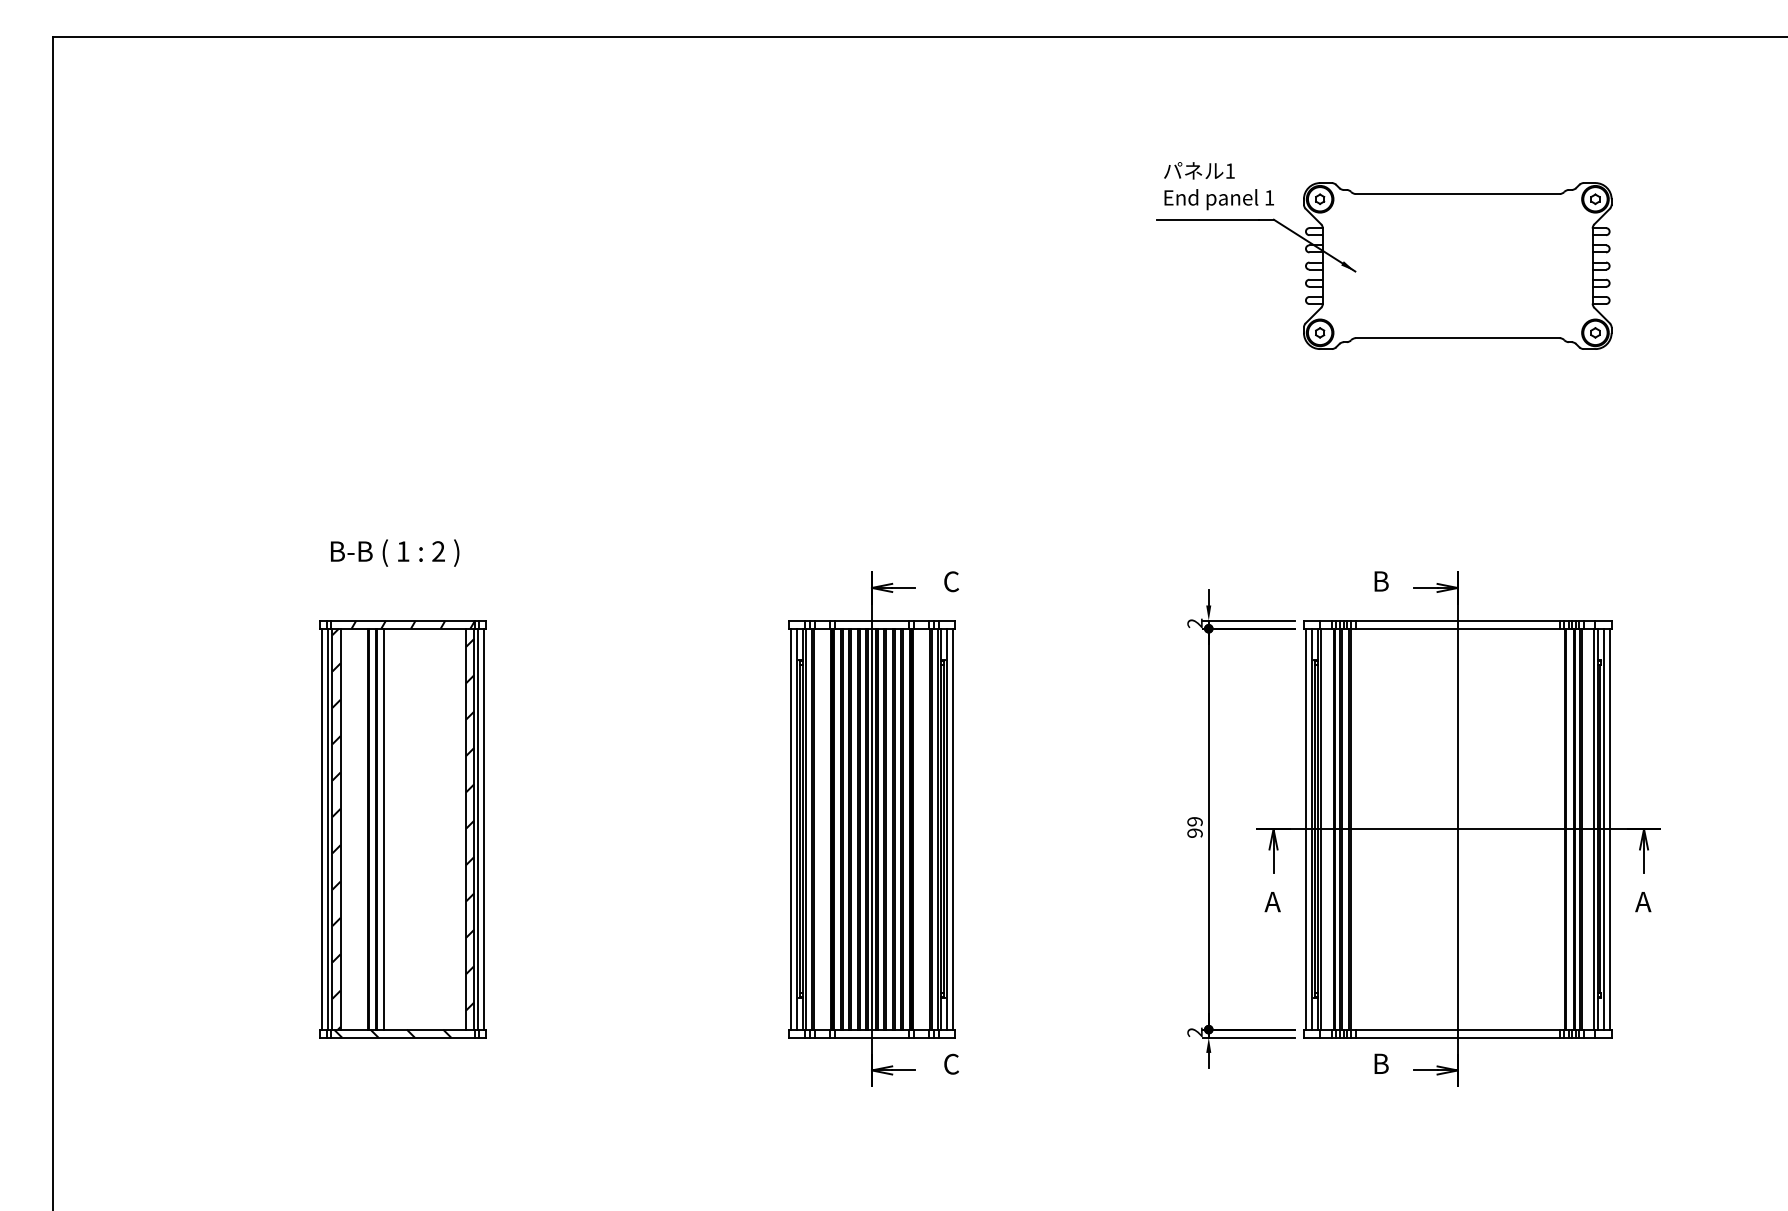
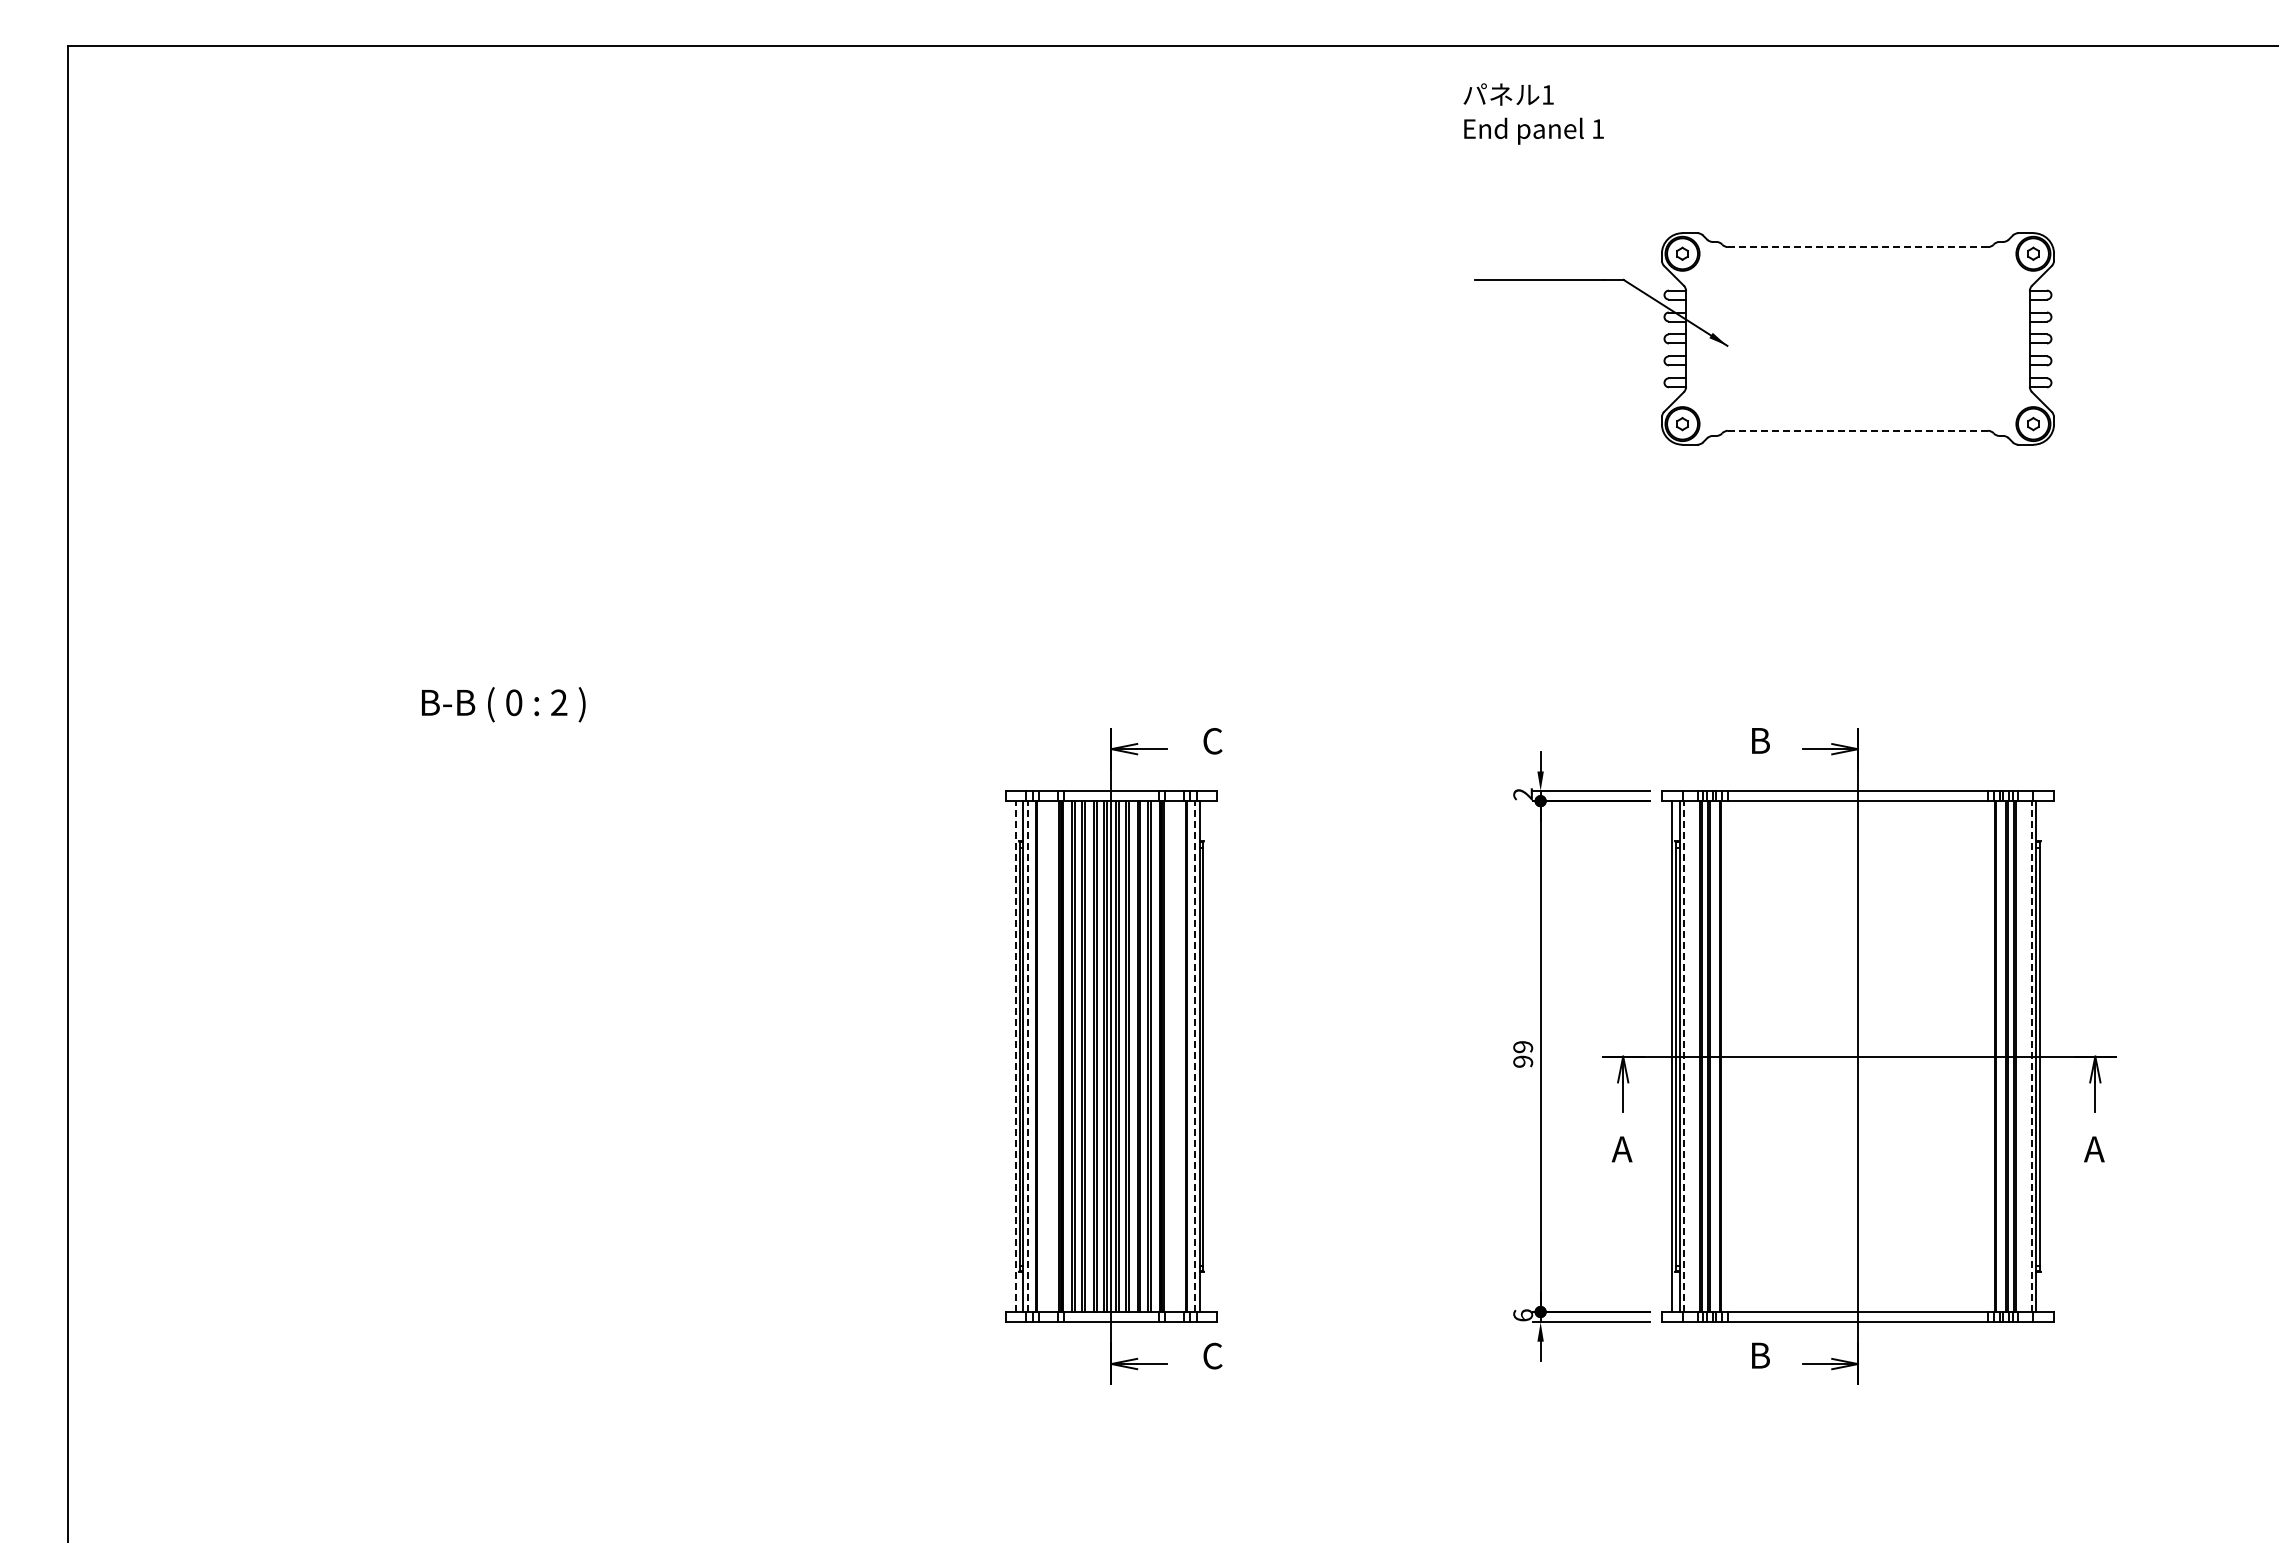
text: (1218, 185) -> (1533, 113), moved
line: (1458, 194) -> (1858, 247), solid -> dashed
line: (1457, 337) -> (1857, 430), solid -> dashed
text: (403, 551) -> (514, 702), 1 -> 0
part: (402, 829) -> (513, 1056), removed
line: (791, 829) -> (1008, 1056), removed
line: (796, 829) -> (1015, 1056), solid -> dashed
line: (806, 829) -> (1027, 1056), solid -> dashed
line: (937, 829) -> (1194, 1056), solid -> dashed
line: (947, 829) -> (1207, 1056), removed
line: (952, 829) -> (1214, 1056), removed
line: (1305, 829) -> (1664, 1056), removed
line: (1321, 829) -> (1684, 1056), solid -> dashed
line: (1593, 829) -> (2031, 1056), solid -> dashed
line: (1603, 829) -> (2043, 1056), removed
line: (1609, 829) -> (2051, 1056), removed
text: (1195, 1032) -> (1523, 1315), 2 -> 6

